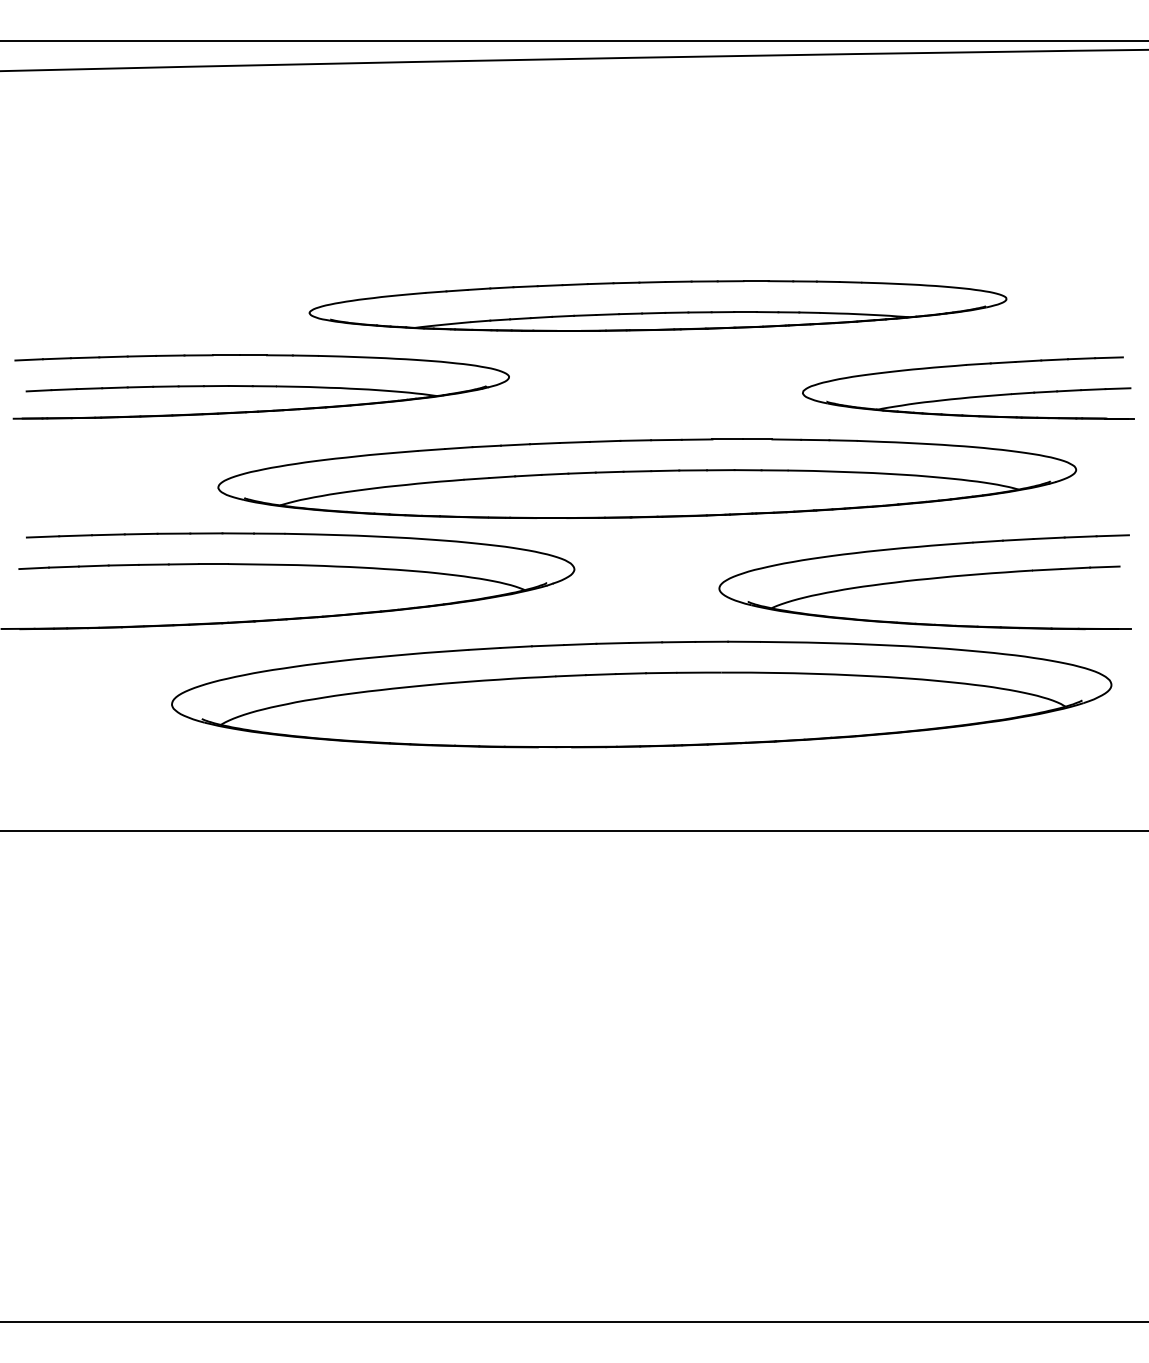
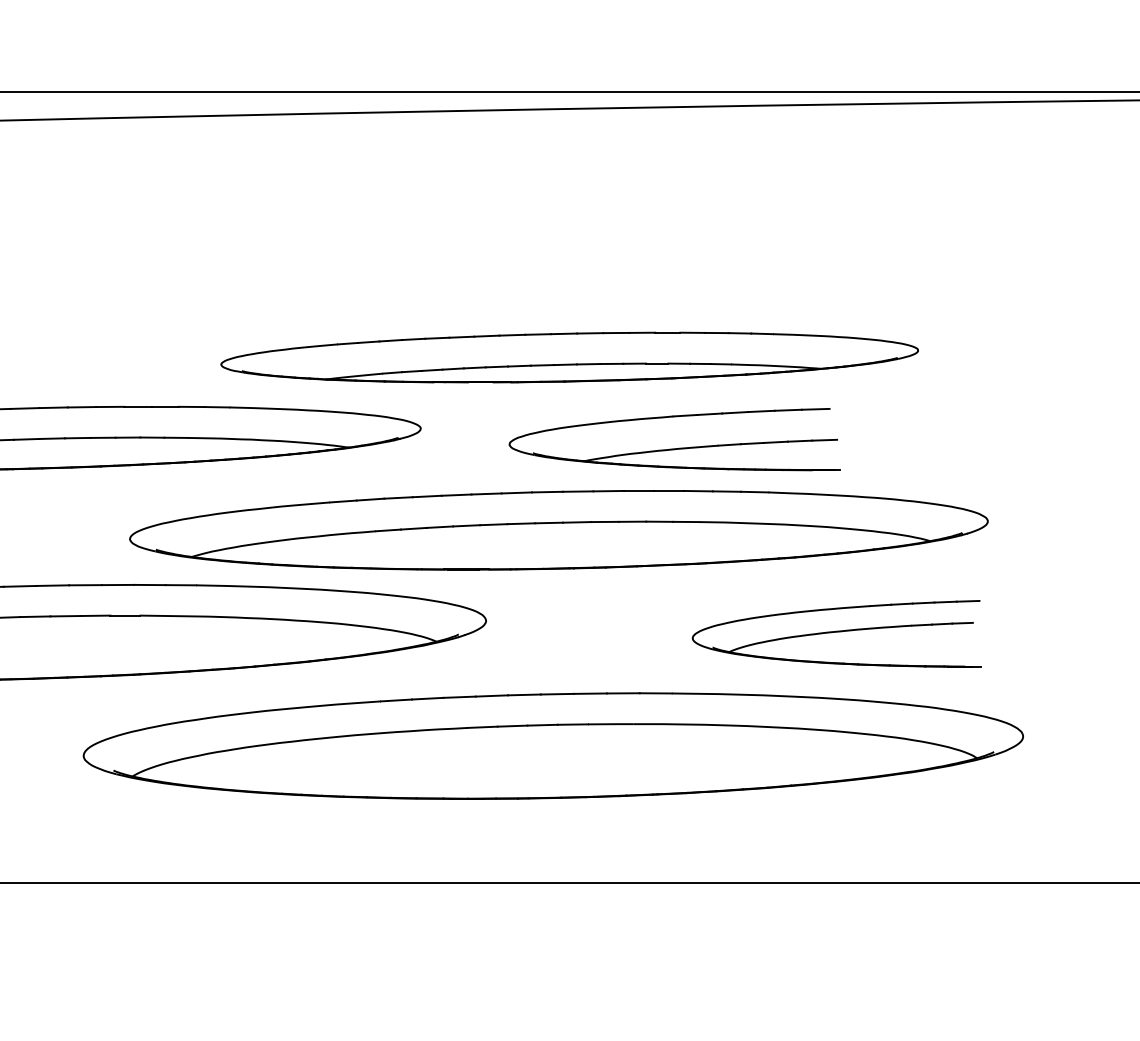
part: (968, 396) -> (675, 448), moved
part: (924, 582) -> (836, 634), size x0.7

